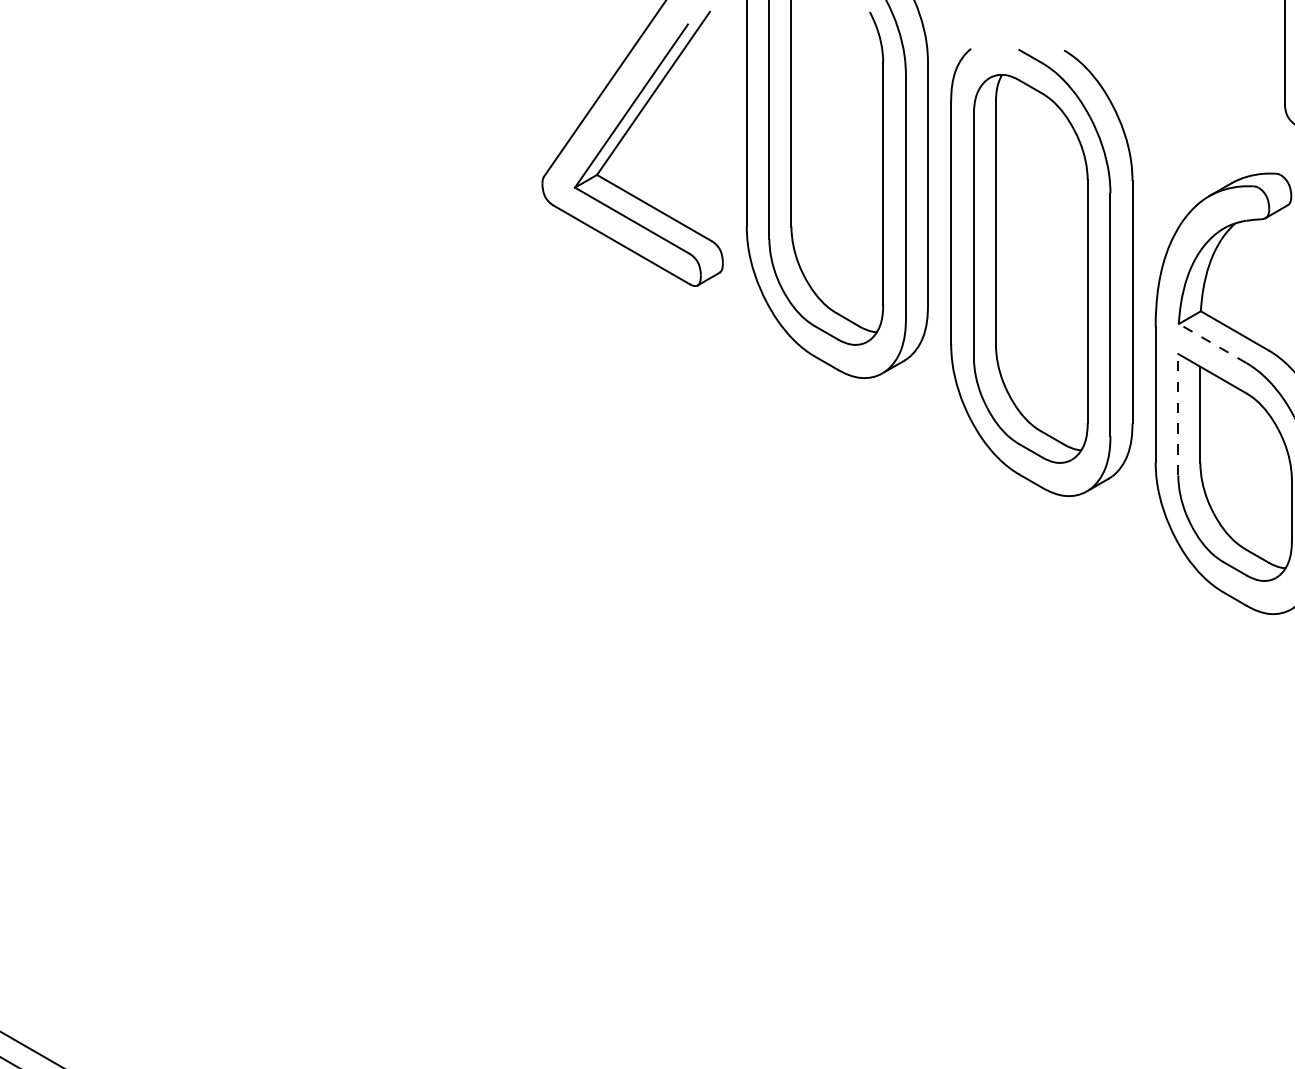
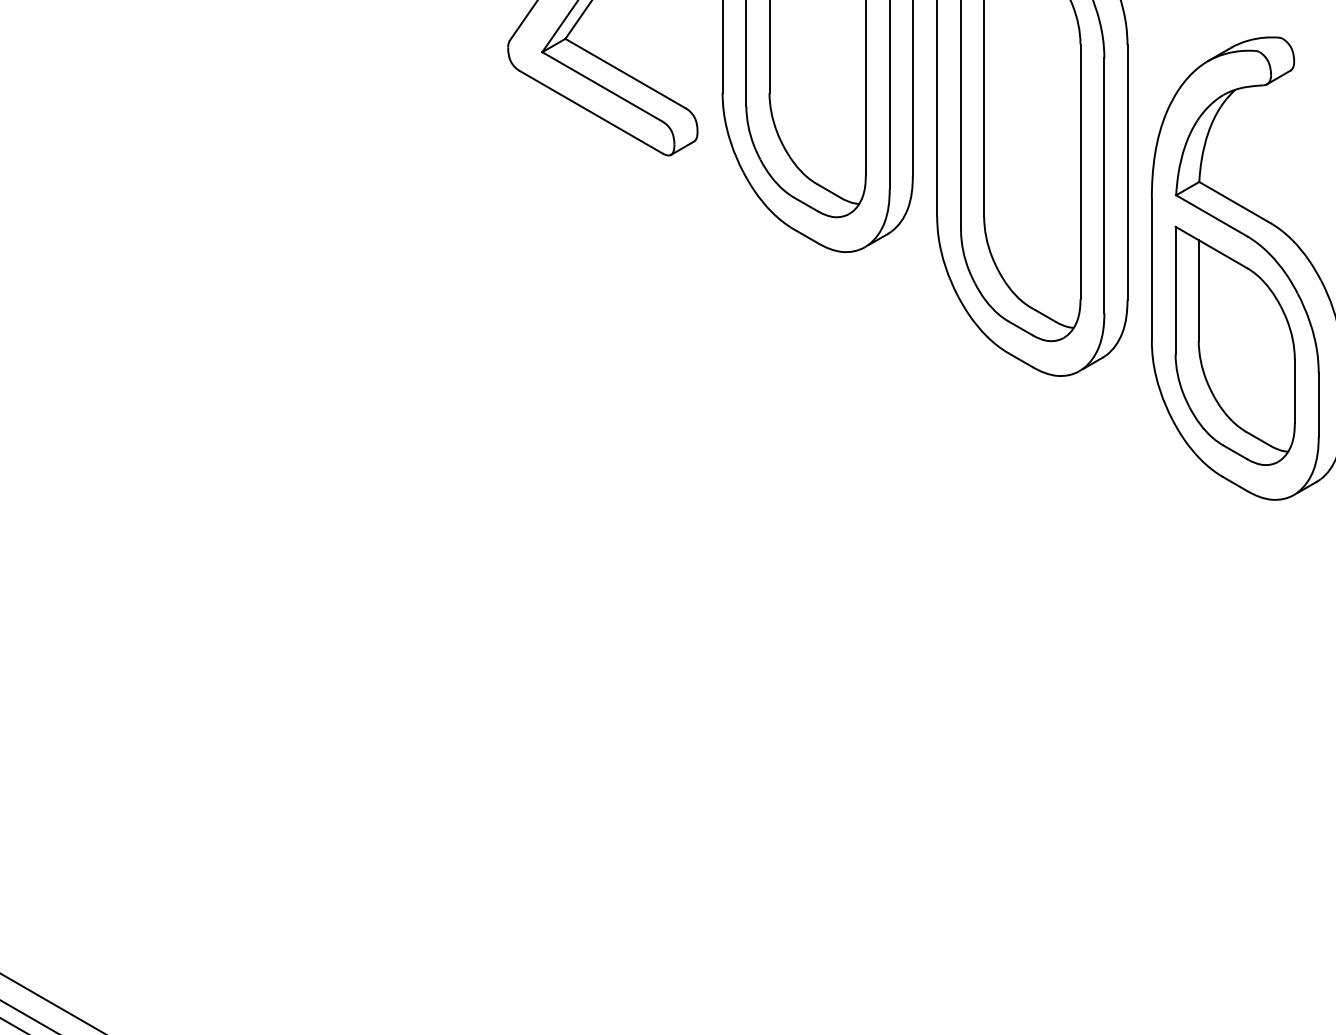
line: (1212, 343) -> (1211, 215), dashed -> solid
line: (1178, 414) -> (1175, 290), dashed -> solid

